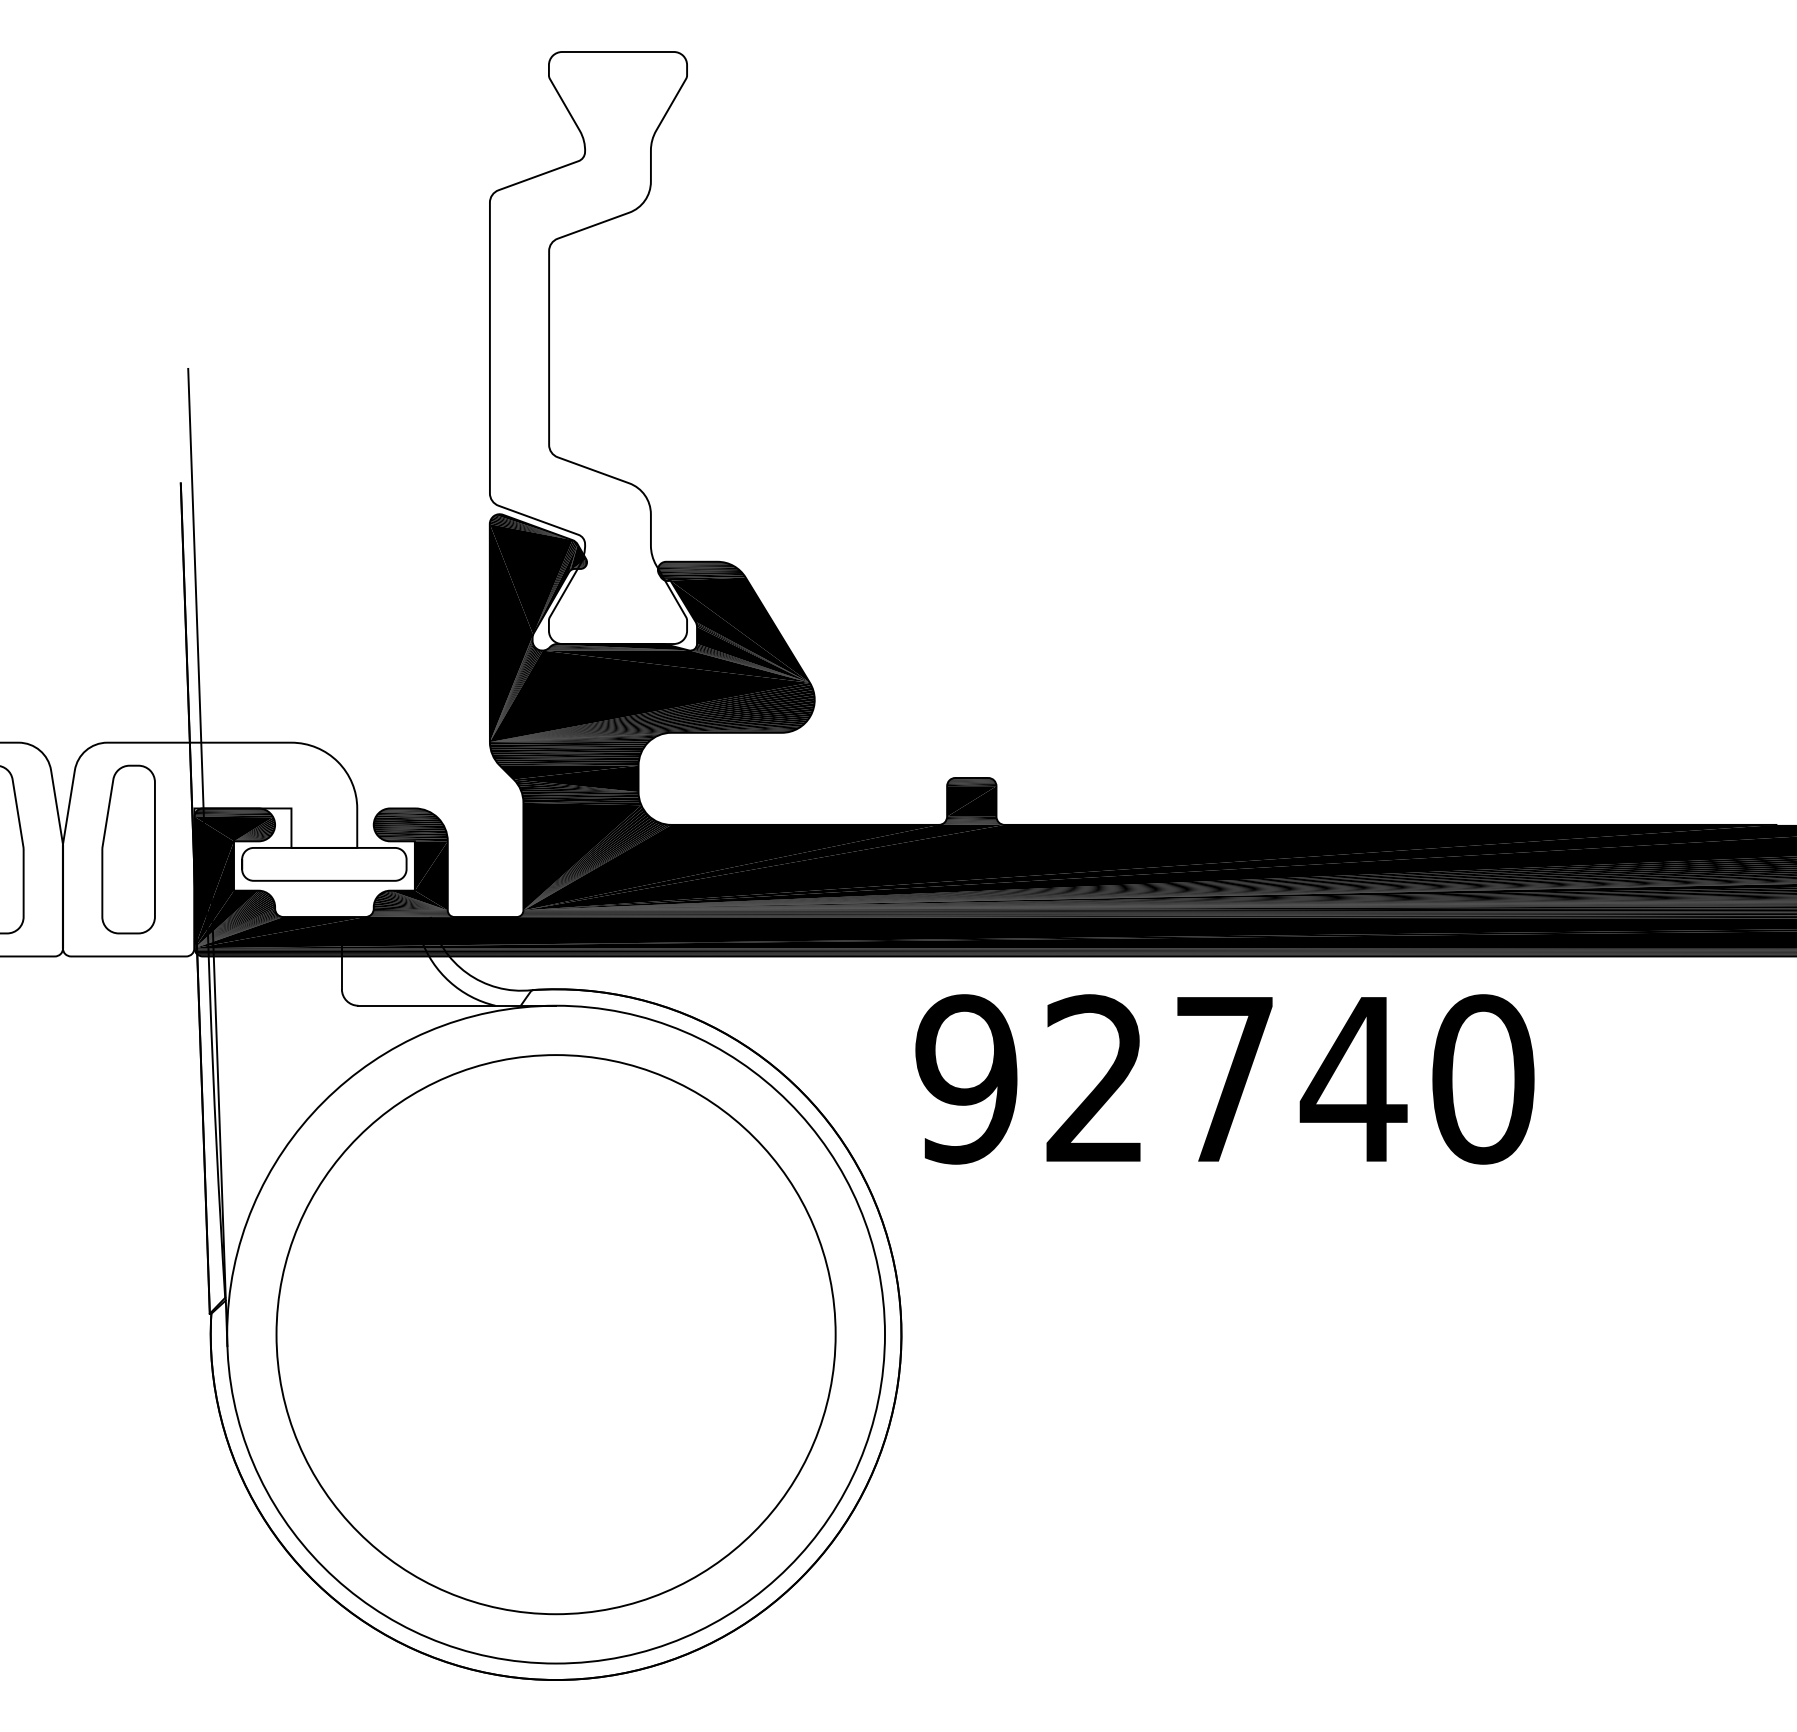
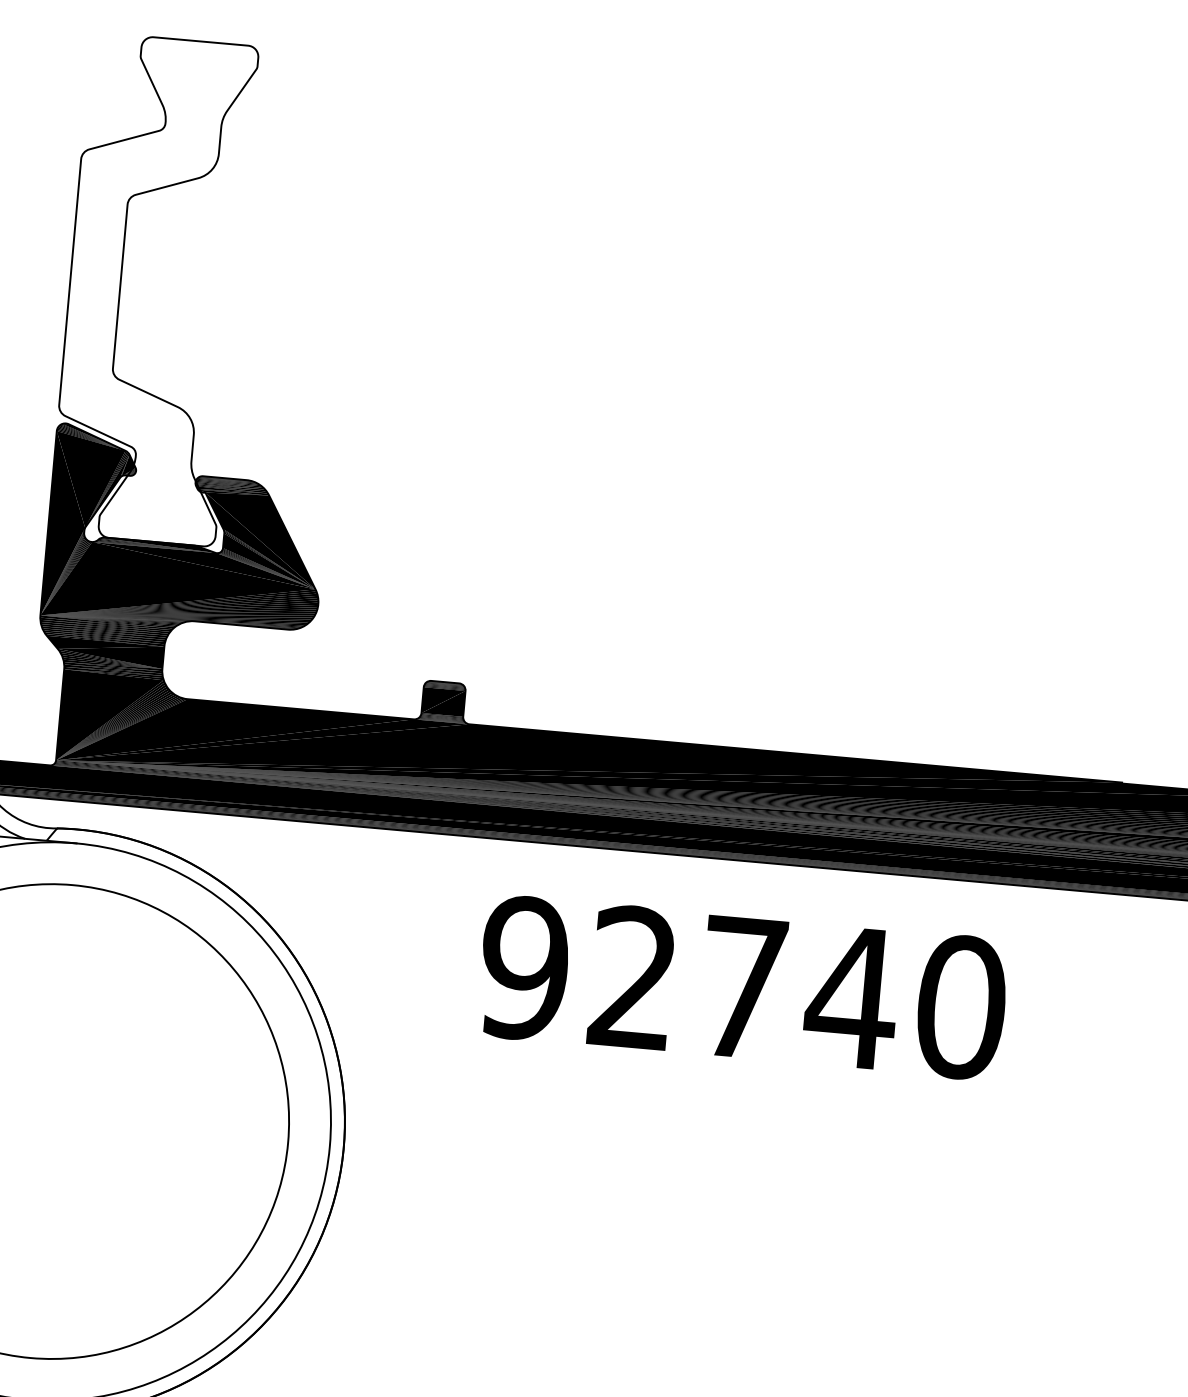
text: (1224, 1079) -> (742, 987), moved

